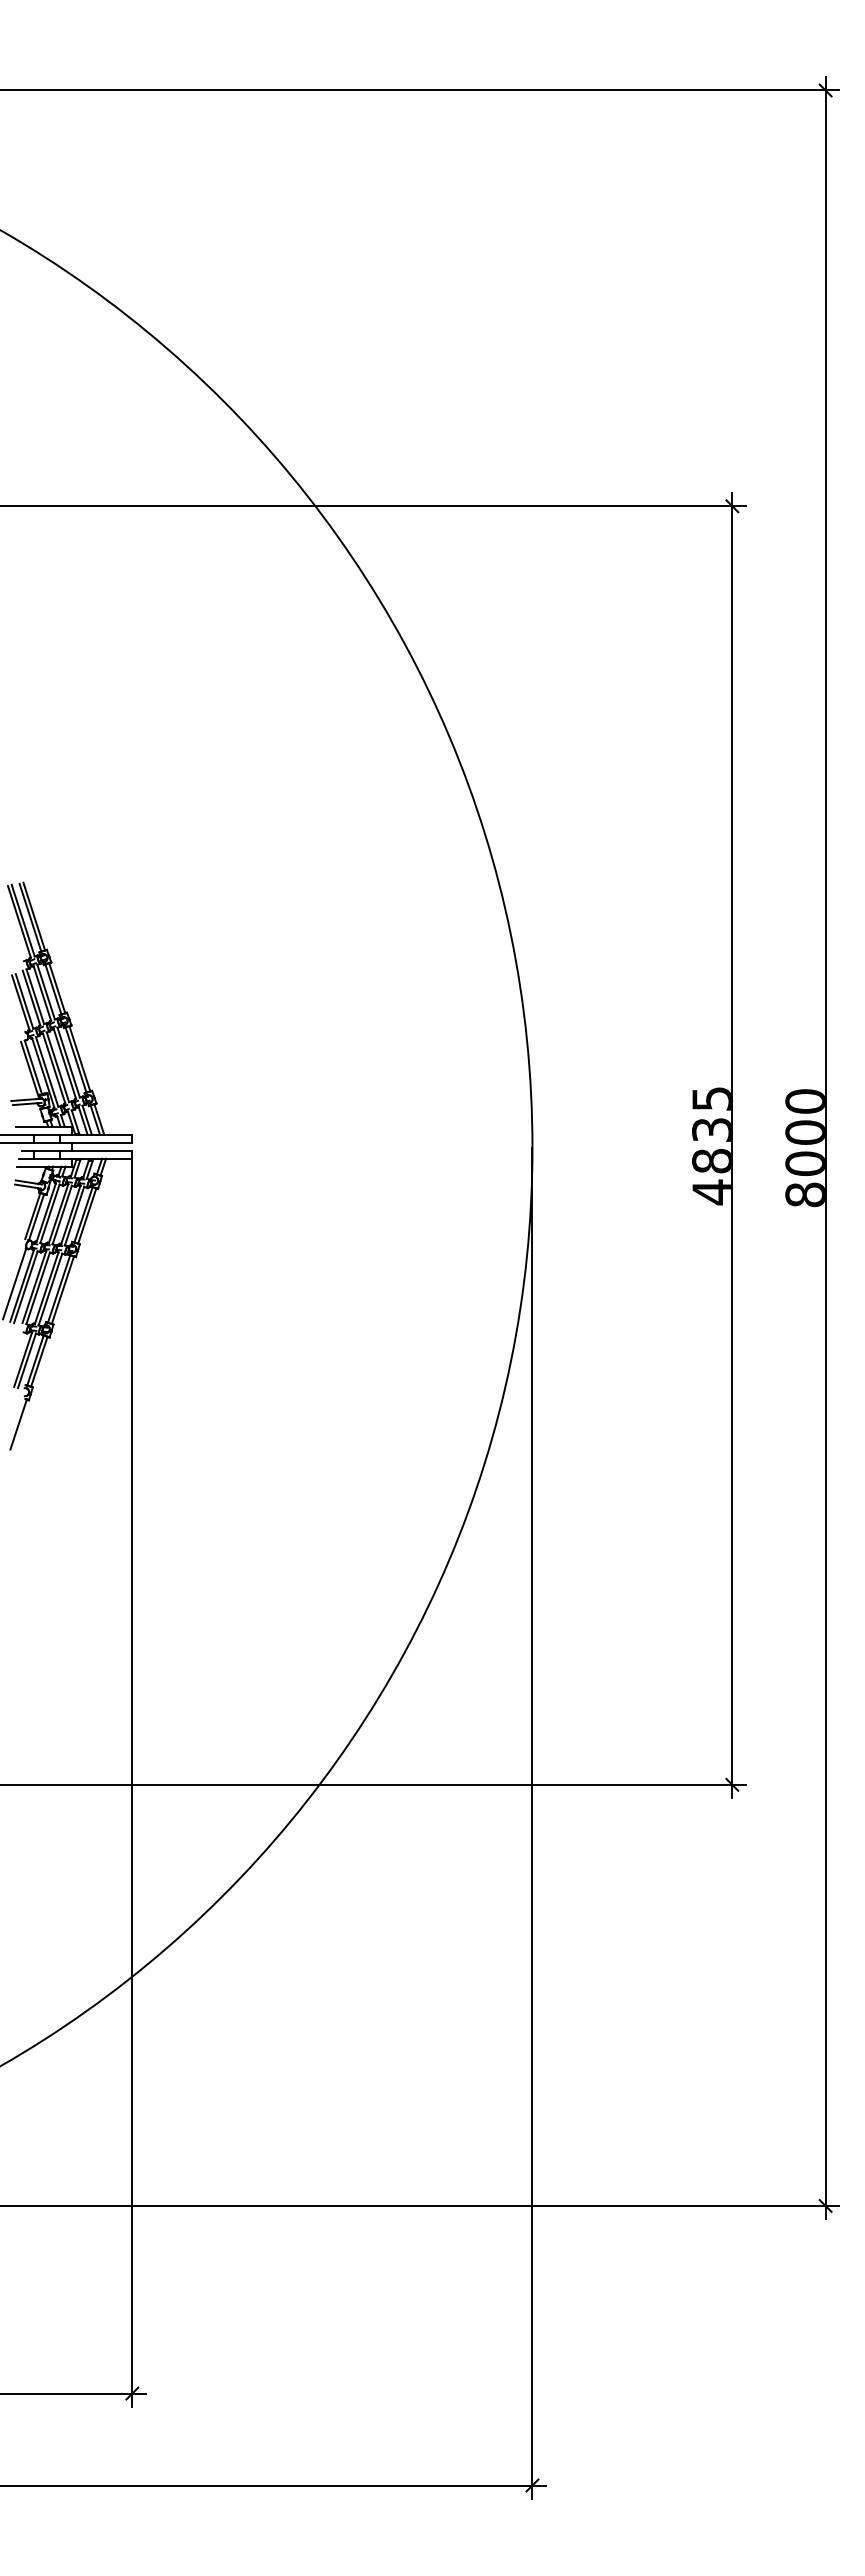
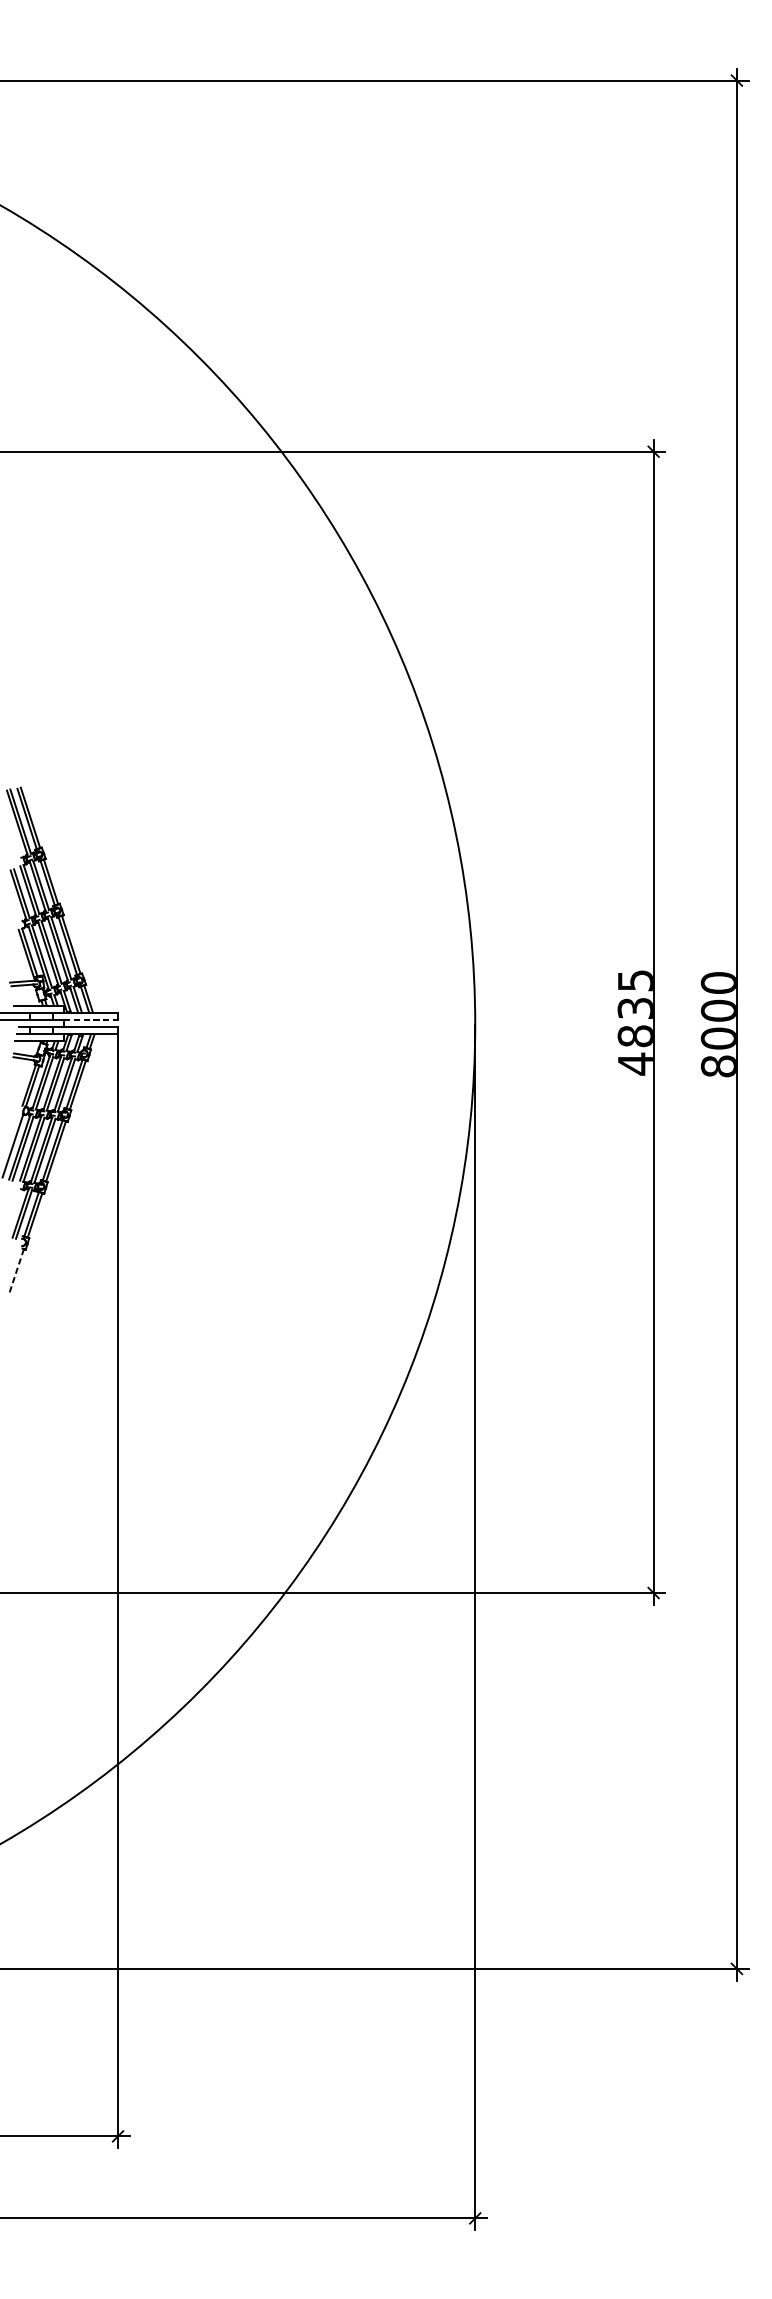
line: (102, 1142) -> (91, 1019), solid -> dashed
line: (18, 1425) -> (16, 1272), solid -> dashed

